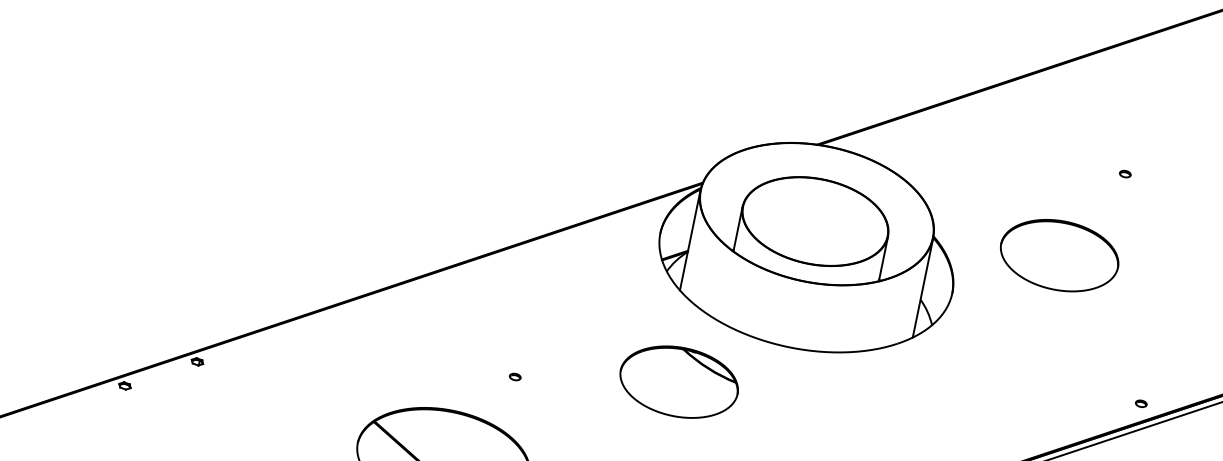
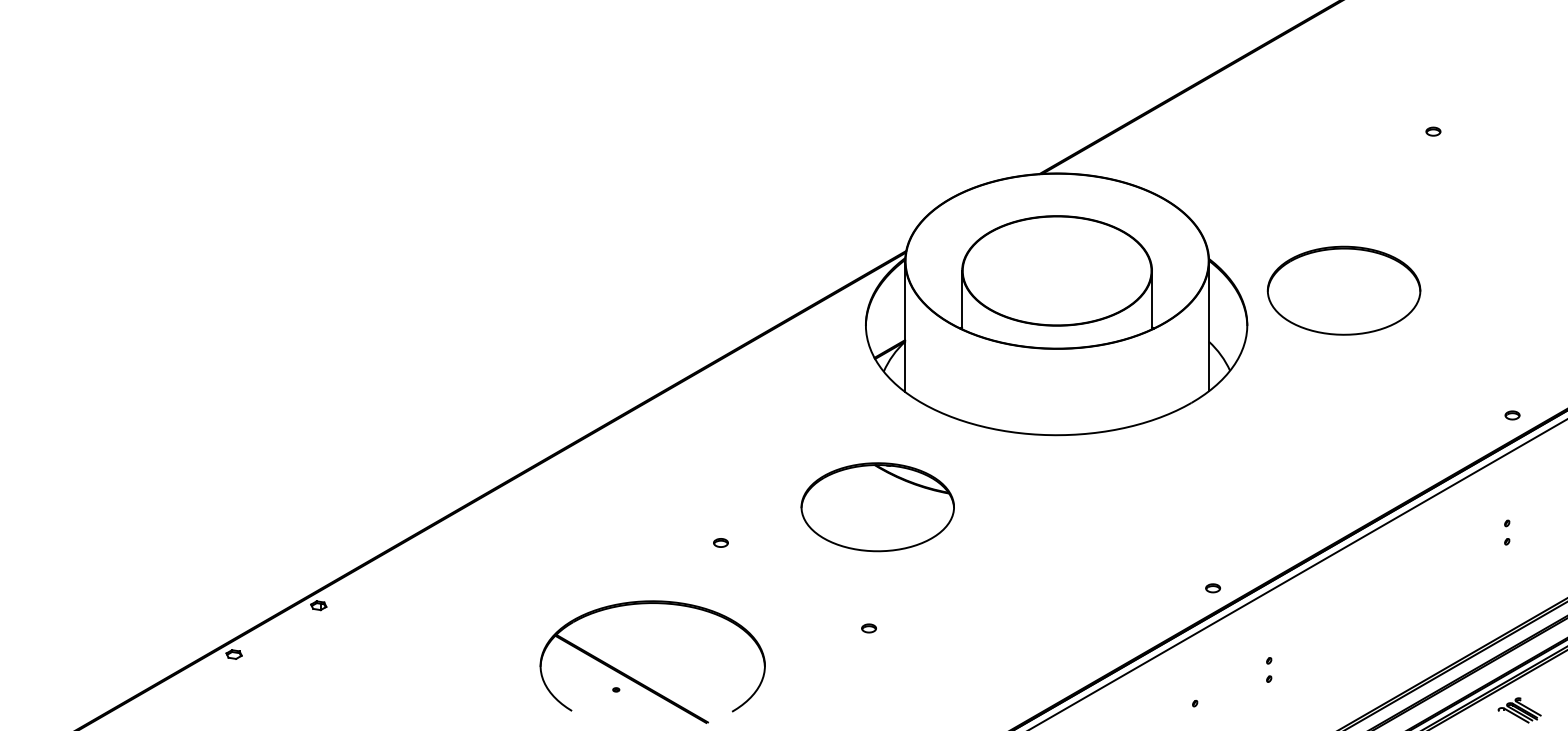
part: (1059, 255) -> (1343, 290), moved
part: (678, 382) -> (877, 507), moved

